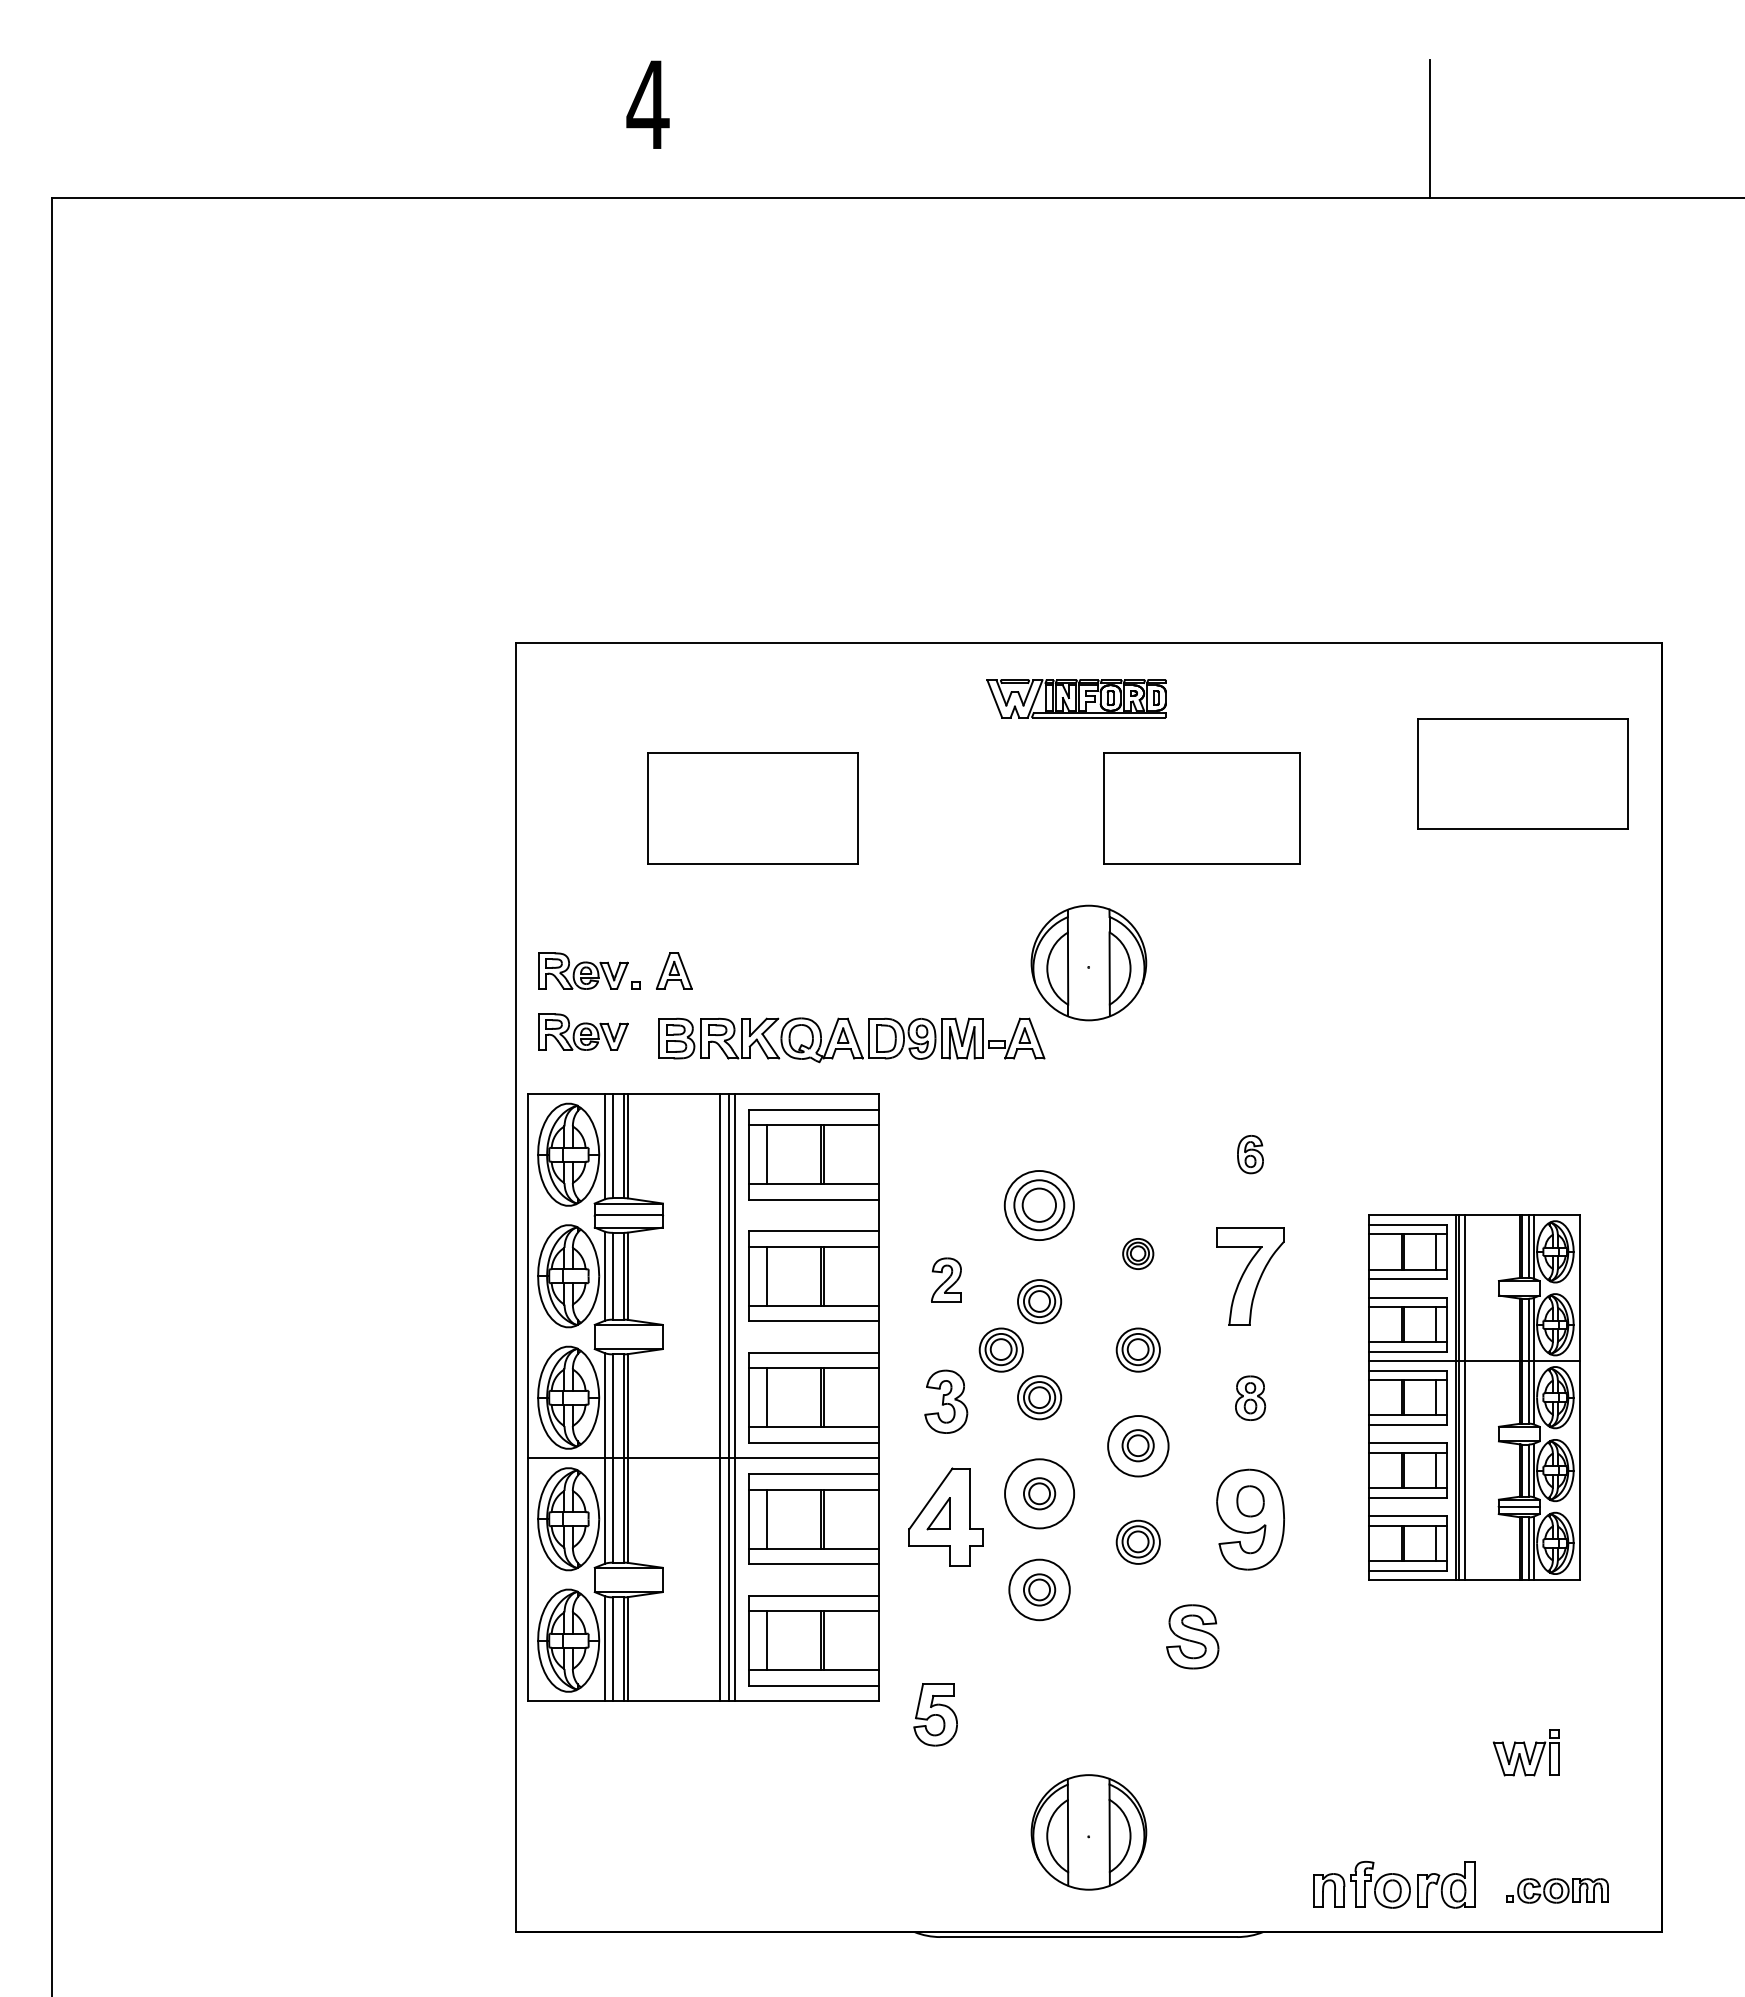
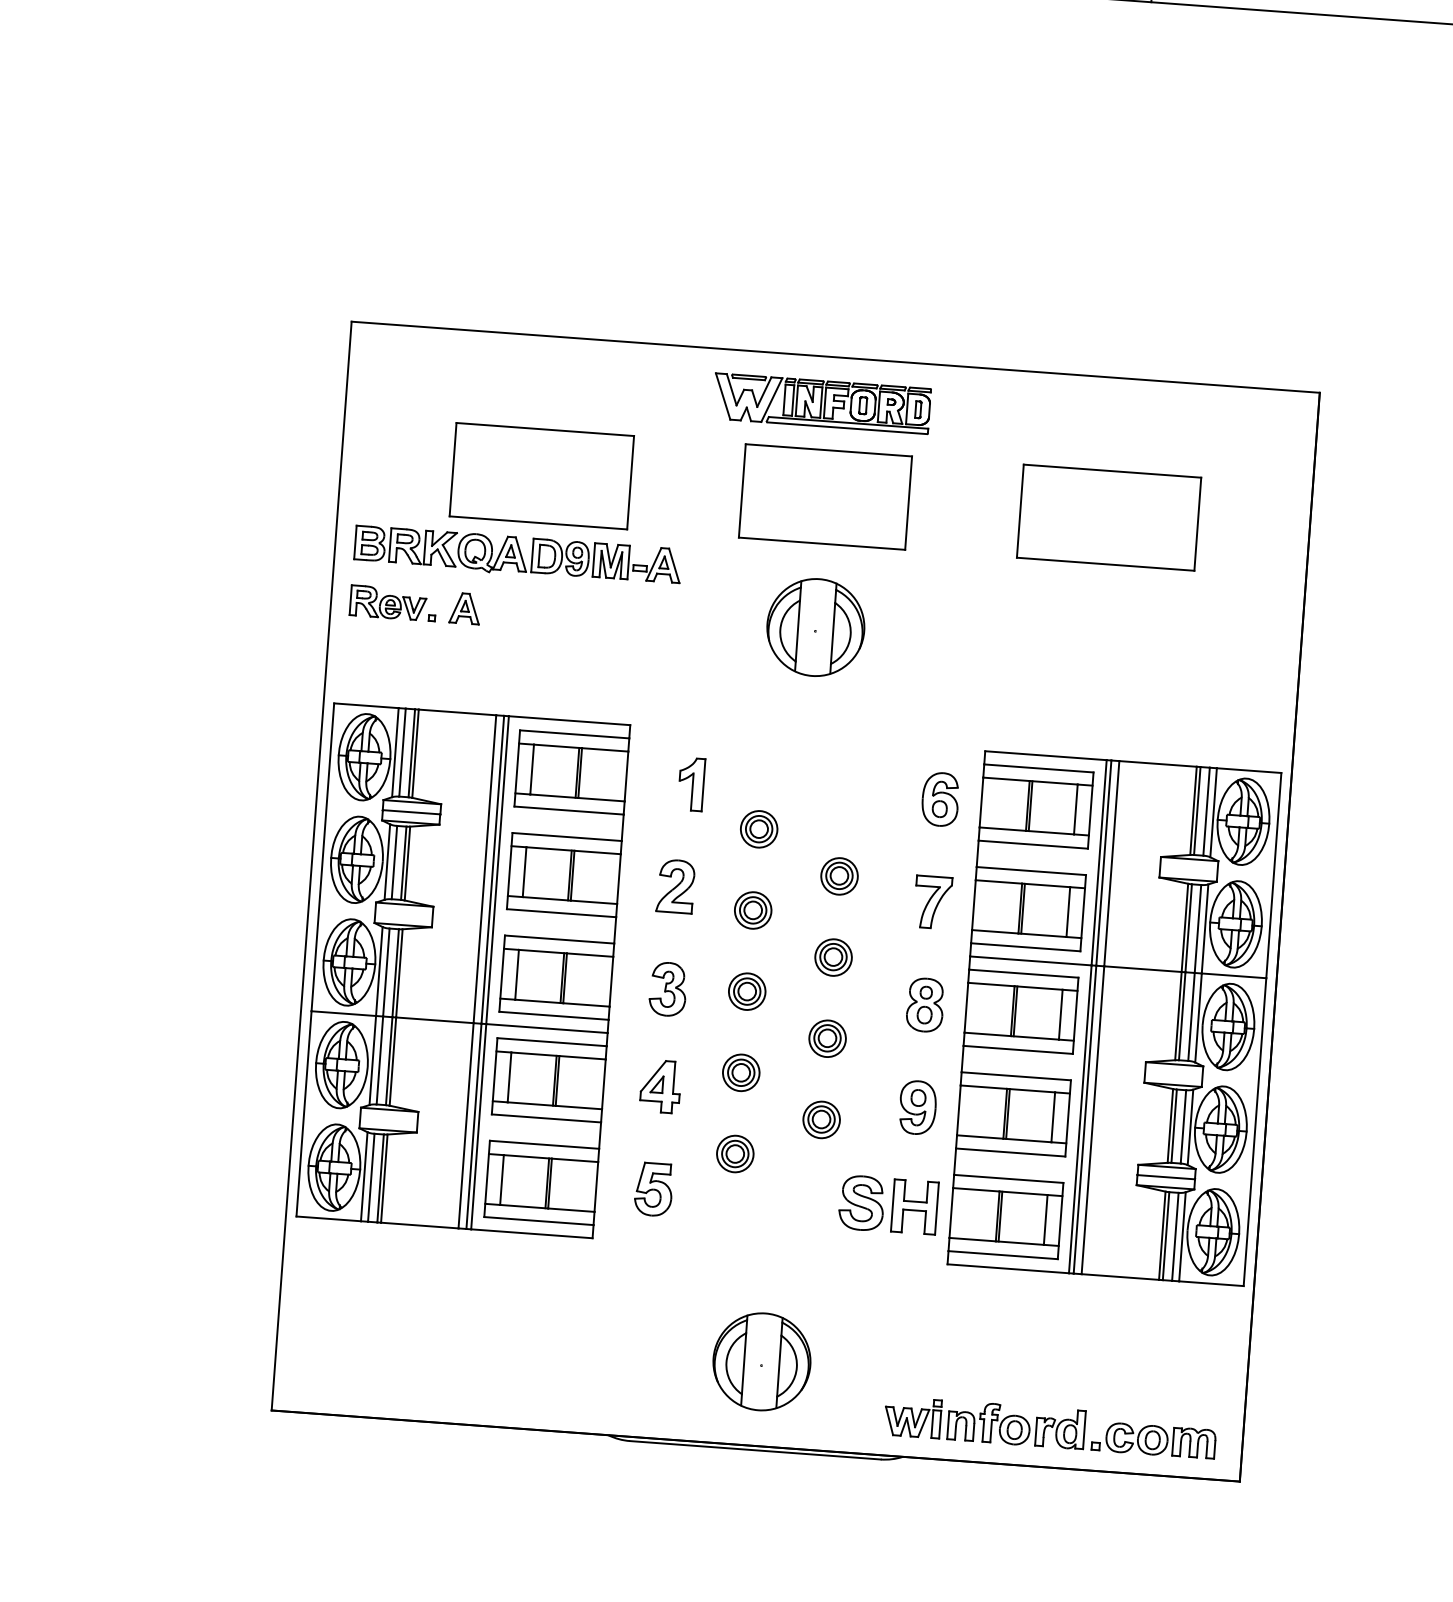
part: (1076, 698) -> (821, 403), size x1.43
part: (1522, 773) -> (1108, 517), moved
part: (1201, 808) -> (825, 497), moved
part: (583, 1031) -> (384, 654), removed
part: (851, 1040) -> (517, 555), moved
part: (1250, 1154) -> (940, 799), size x1.67
part: (955, 1158) -> (691, 784), added
part: (1039, 1205) -> (759, 829), size x0.62
part: (1137, 1253) -> (838, 875), size x1.43
part: (1250, 1276) -> (932, 902), size x0.62
part: (946, 1279) -> (675, 886), size x1.43
part: (1000, 1349) -> (717, 948), removed
part: (1474, 1397) -> (1114, 1018), size x1.67
part: (1250, 1398) -> (925, 1005), size x1.43
circle: (1137, 1445) -> (826, 1038), size x0.71
circle: (1039, 1493) -> (741, 1072), size x0.62
part: (945, 1516) -> (660, 1086), size x0.62
part: (1250, 1519) -> (917, 1107), size x0.62
circle: (1039, 1589) -> (735, 1153), size x0.71
part: (1255, 1636) -> (914, 1206), added
part: (935, 1714) -> (653, 1189), moved
part: (1525, 1752) -> (912, 1417), moved
part: (1557, 1890) -> (1154, 1440), size x1.43

